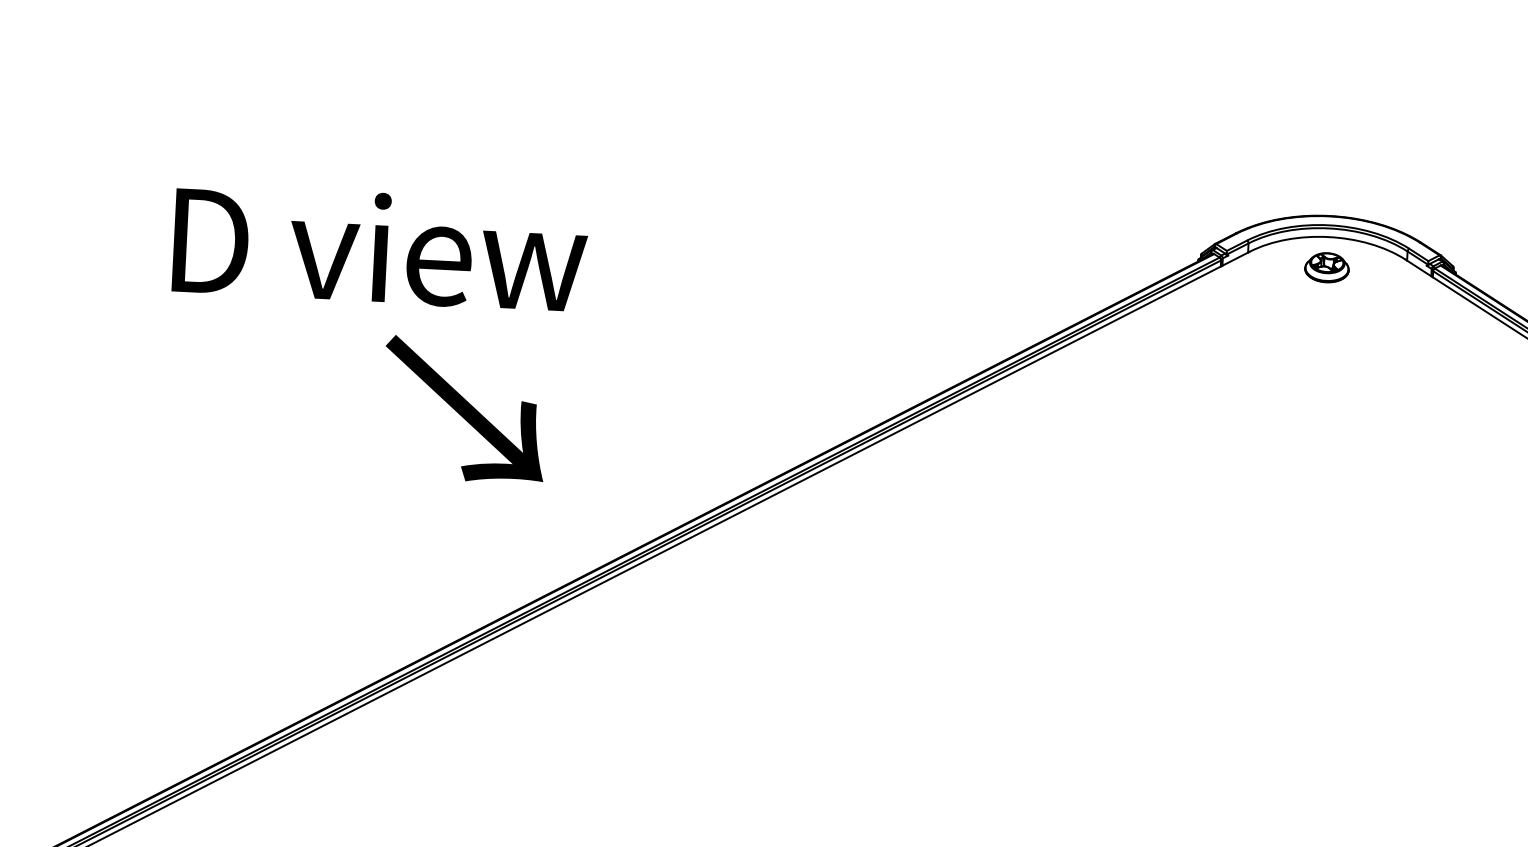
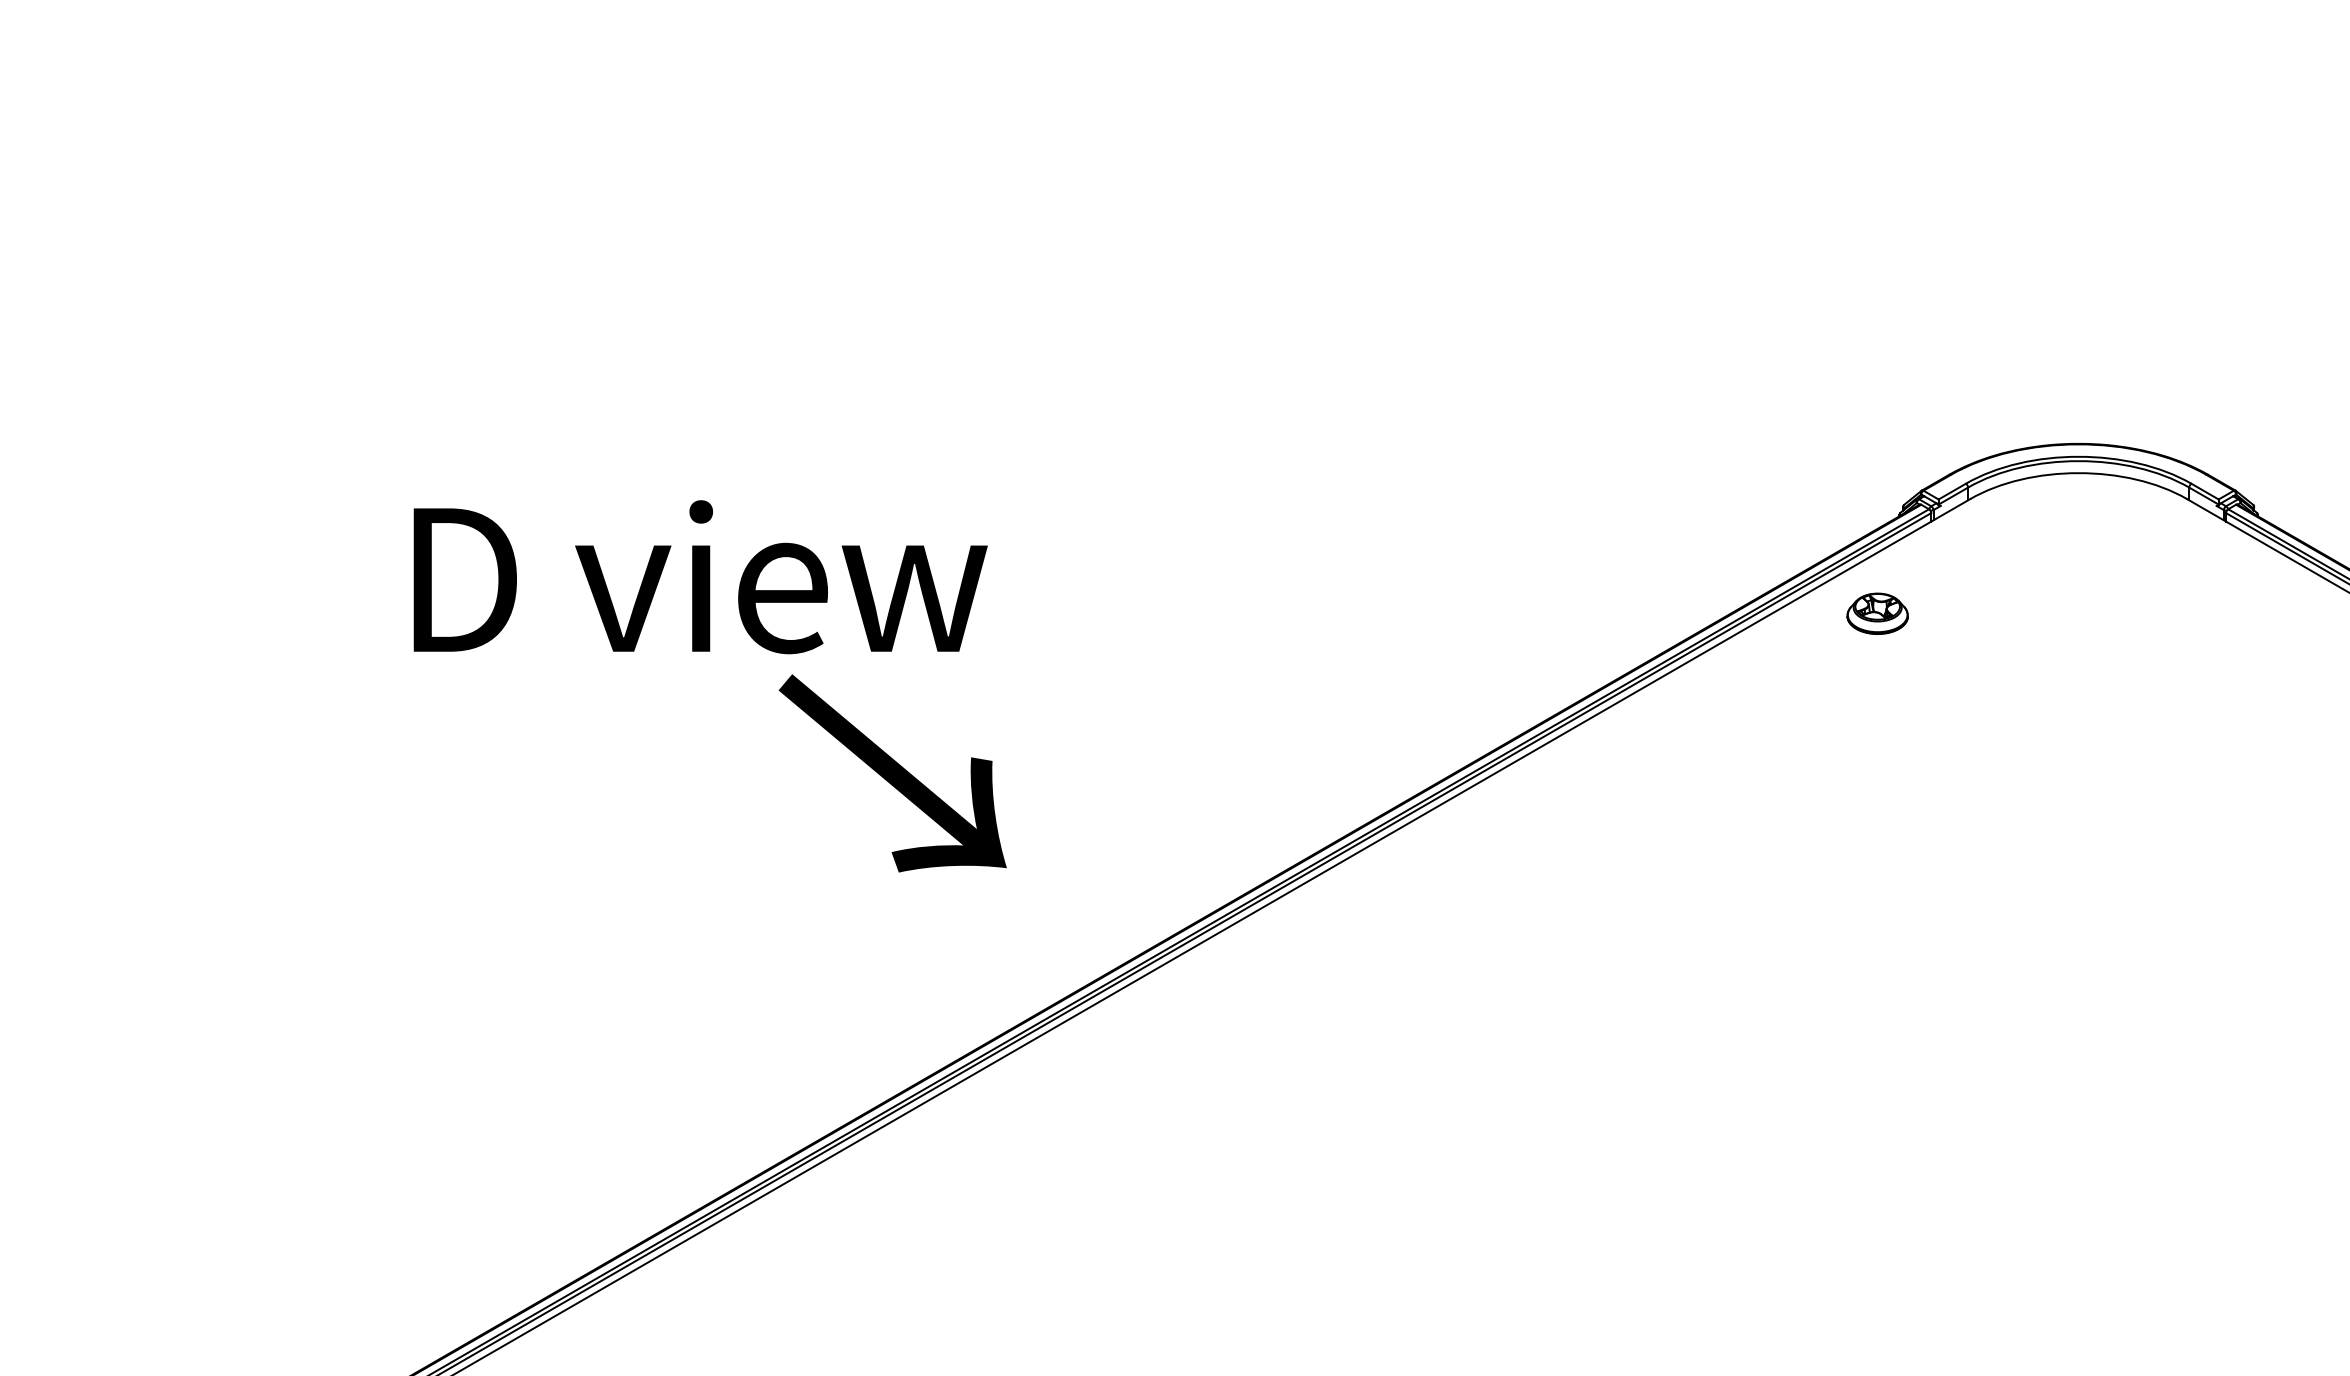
text: (380, 248) -> (700, 577), moved
part: (1326, 267) -> (1877, 613), moved

